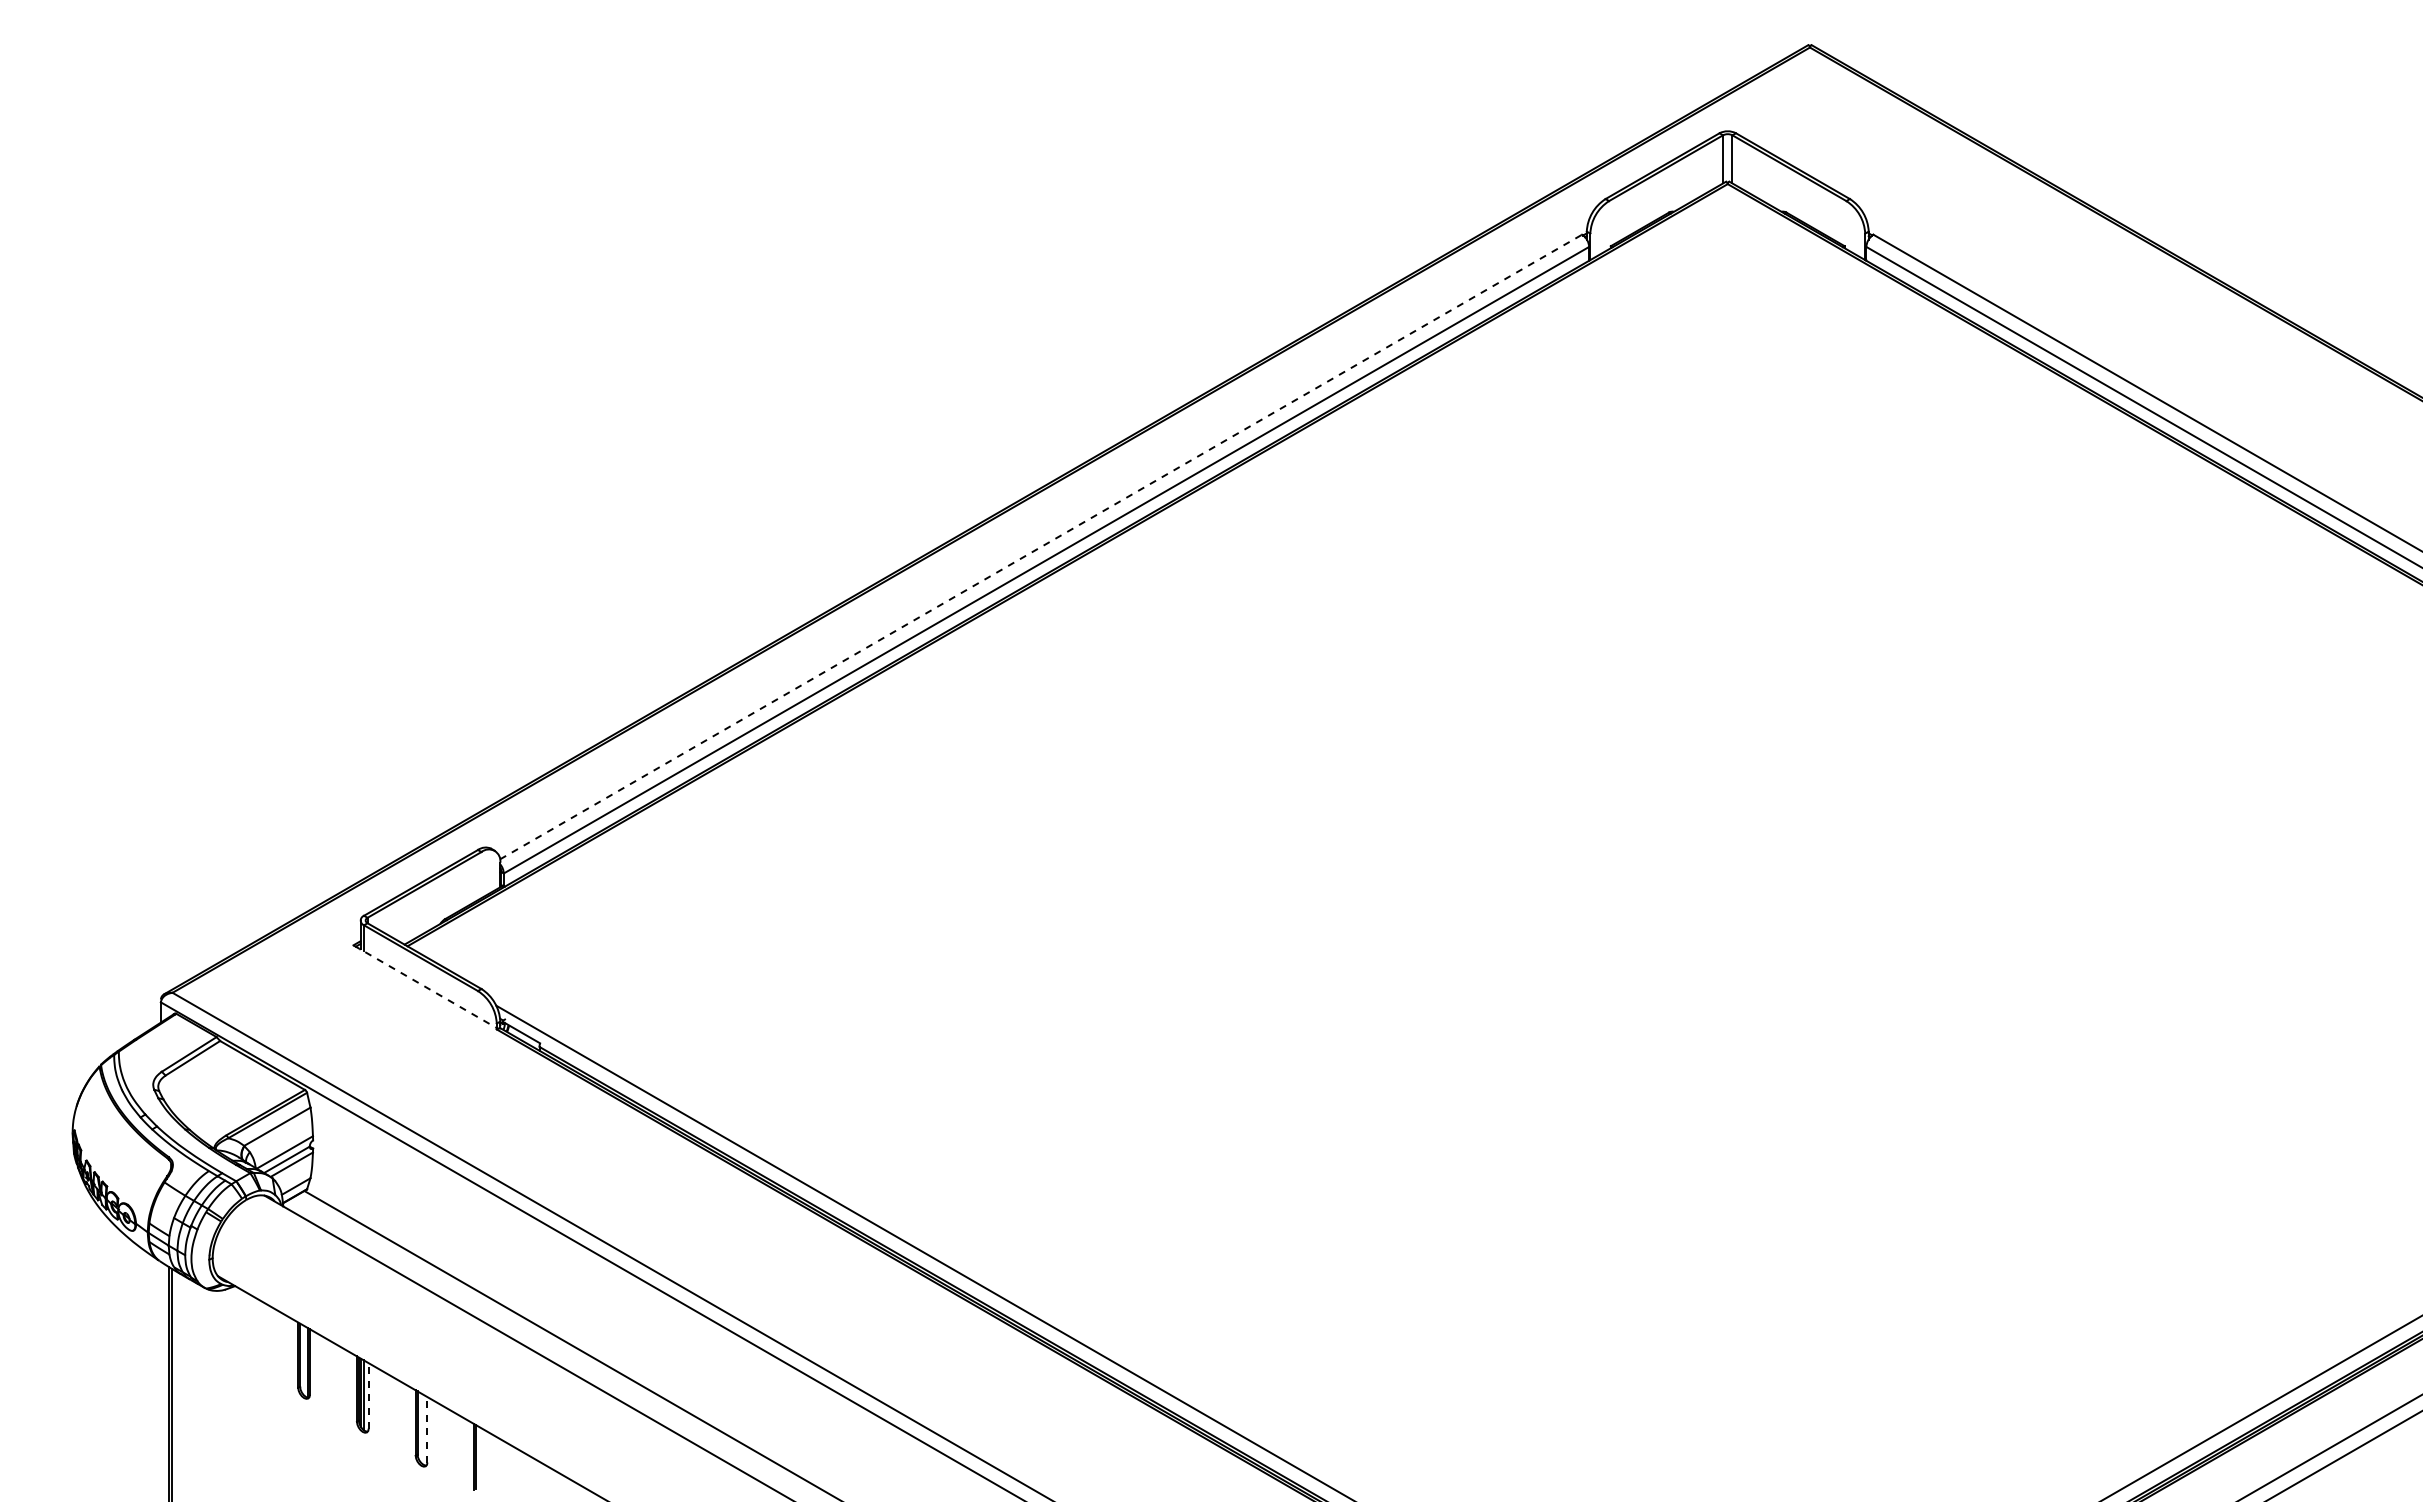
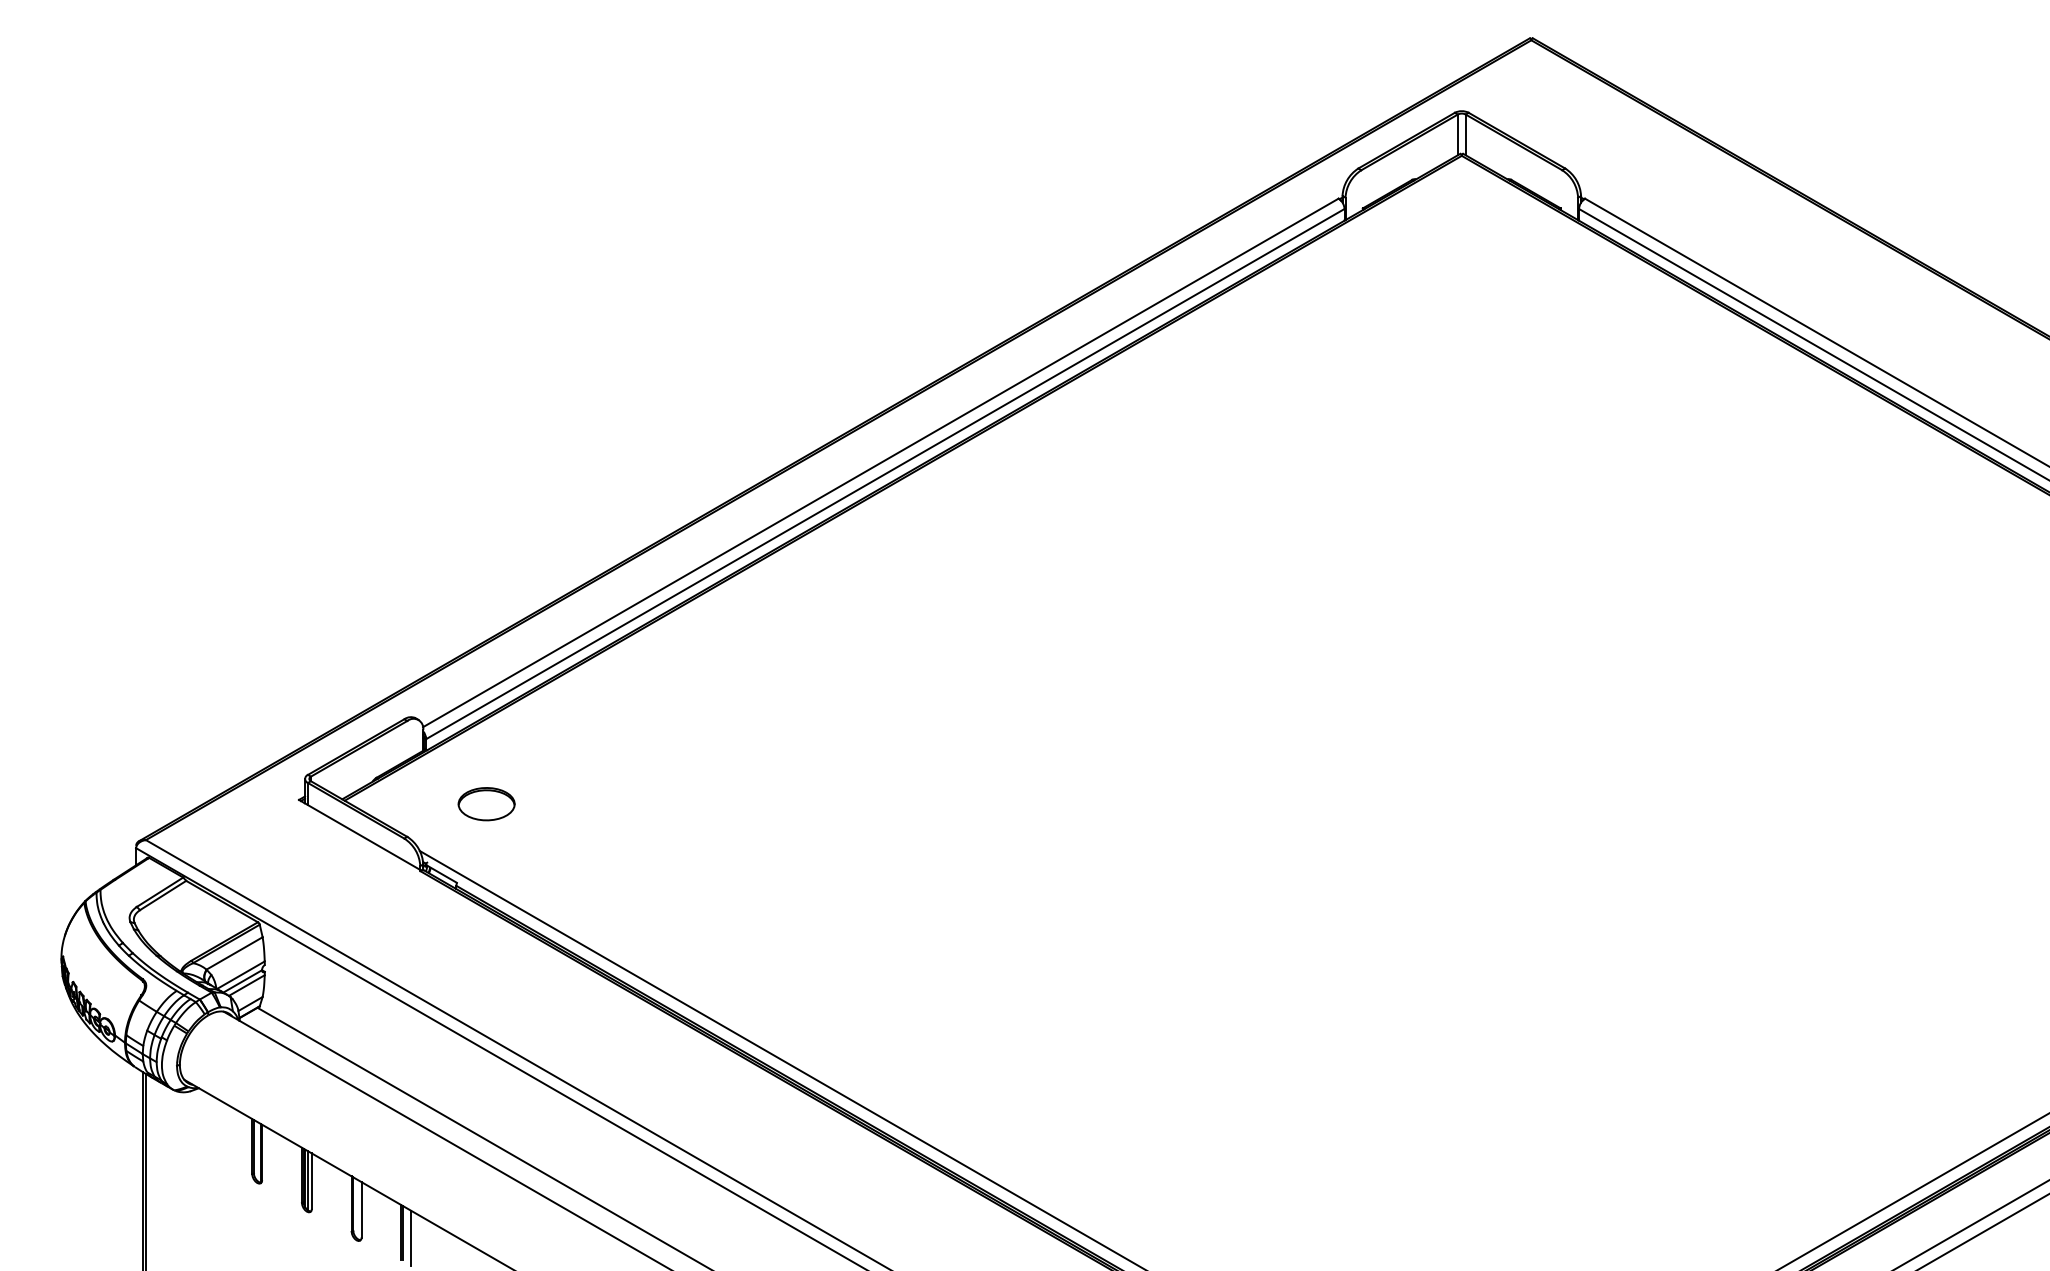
line: (1041, 547) -> (881, 463), dashed -> solid
part: (575, 950) -> (486, 804), added
line: (426, 987) -> (360, 835), dashed -> solid
line: (368, 1395) -> (311, 1180), dashed -> solid
line: (427, 1429) -> (361, 1209), dashed -> solid
line: (486, 1463) -> (411, 1238), added

